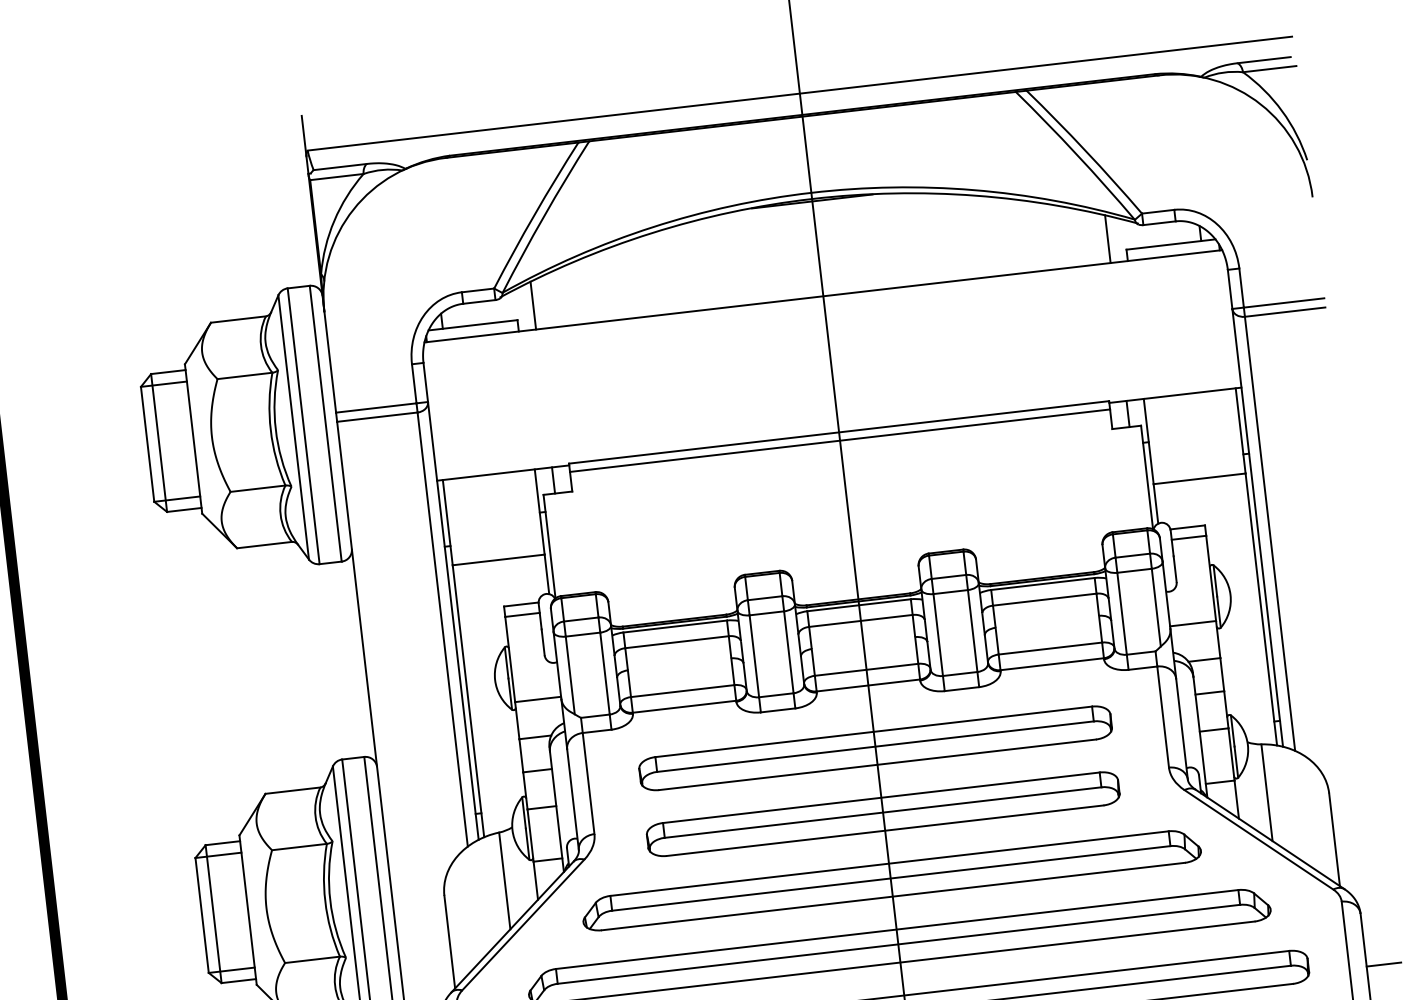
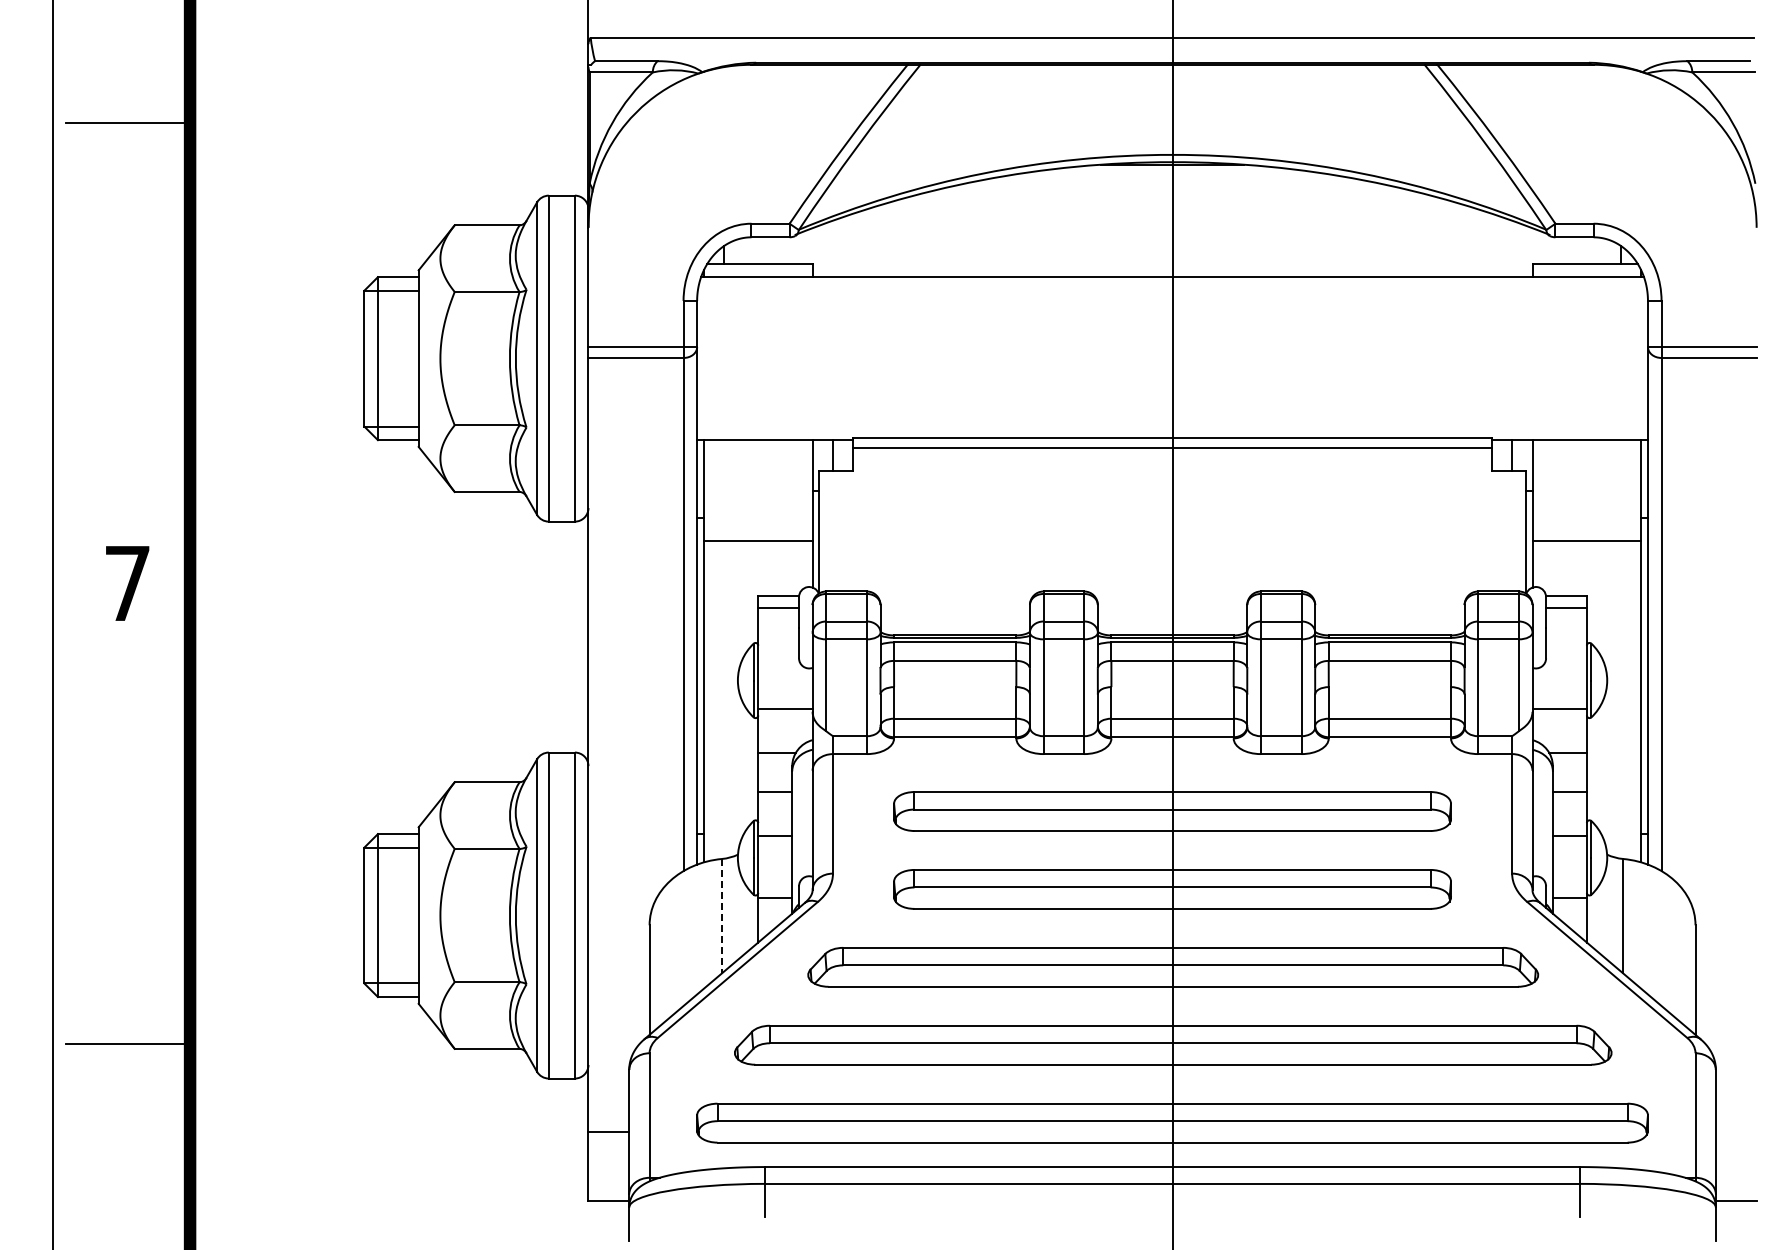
line: (1108, 238) -> (1512, 248), removed
line: (532, 305) -> (832, 248), removed
line: (505, 881) -> (722, 916), solid -> dashed
line: (1383, 964) -> (1735, 1132), removed

